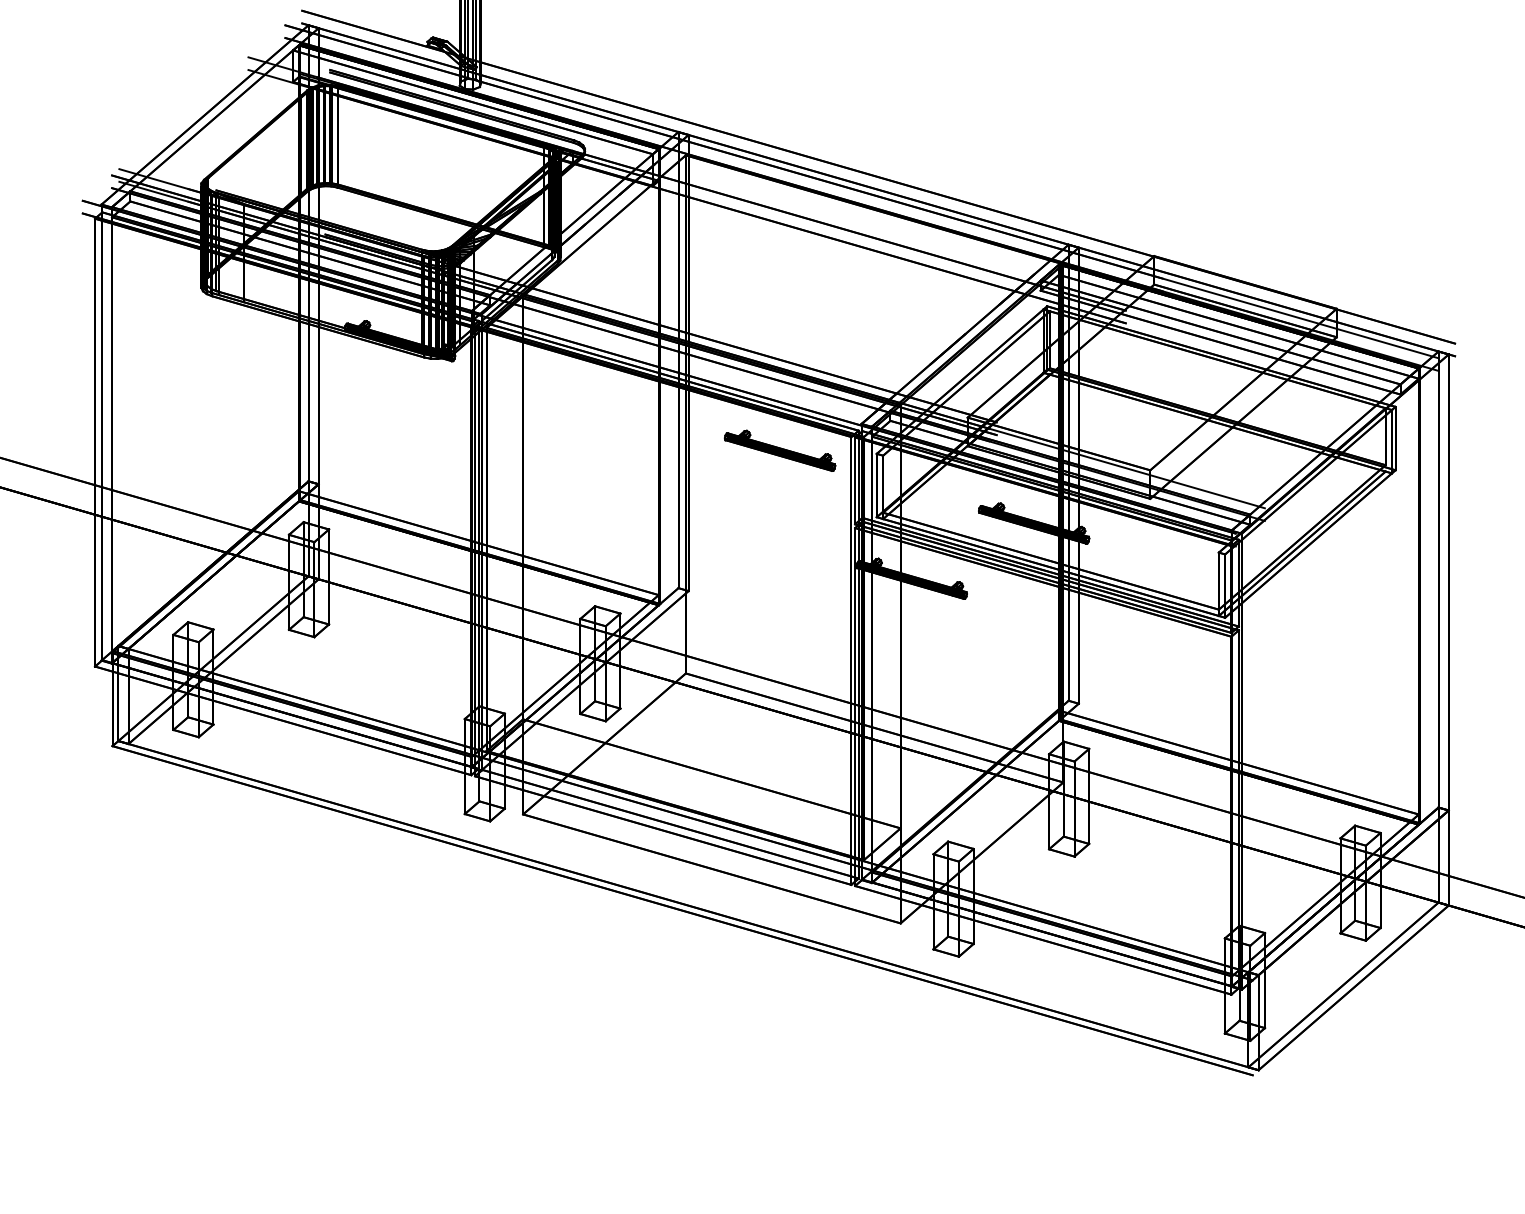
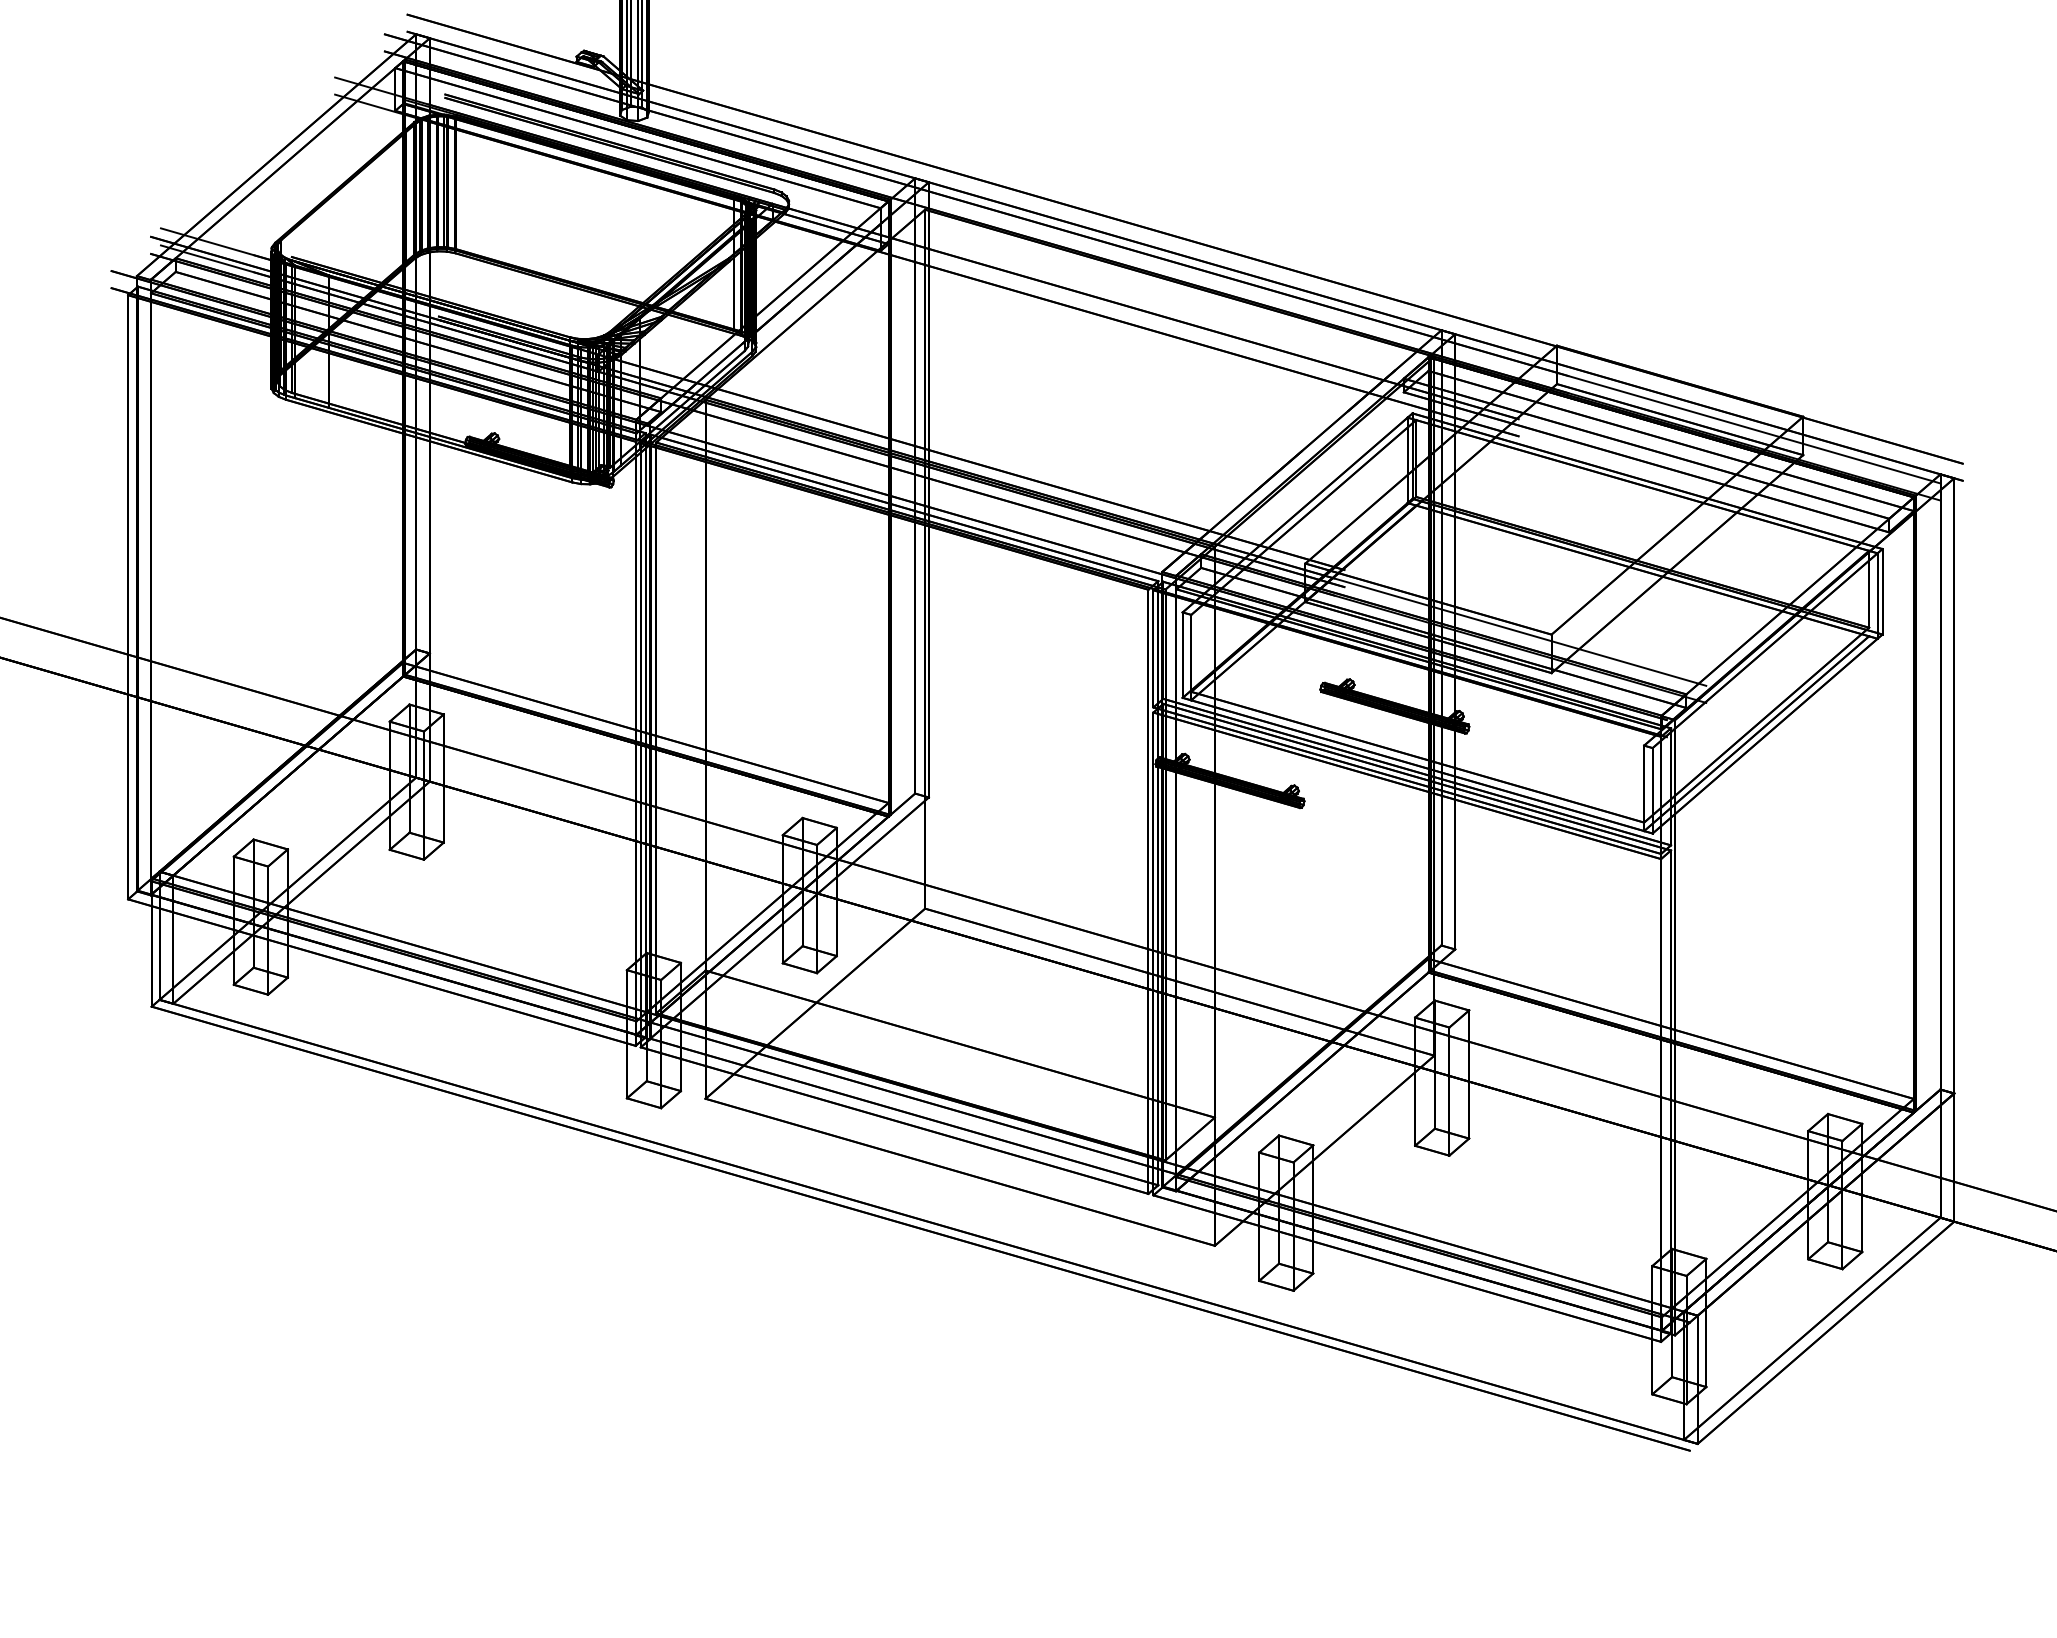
part: (779, 450) -> (1051, 608), removed

